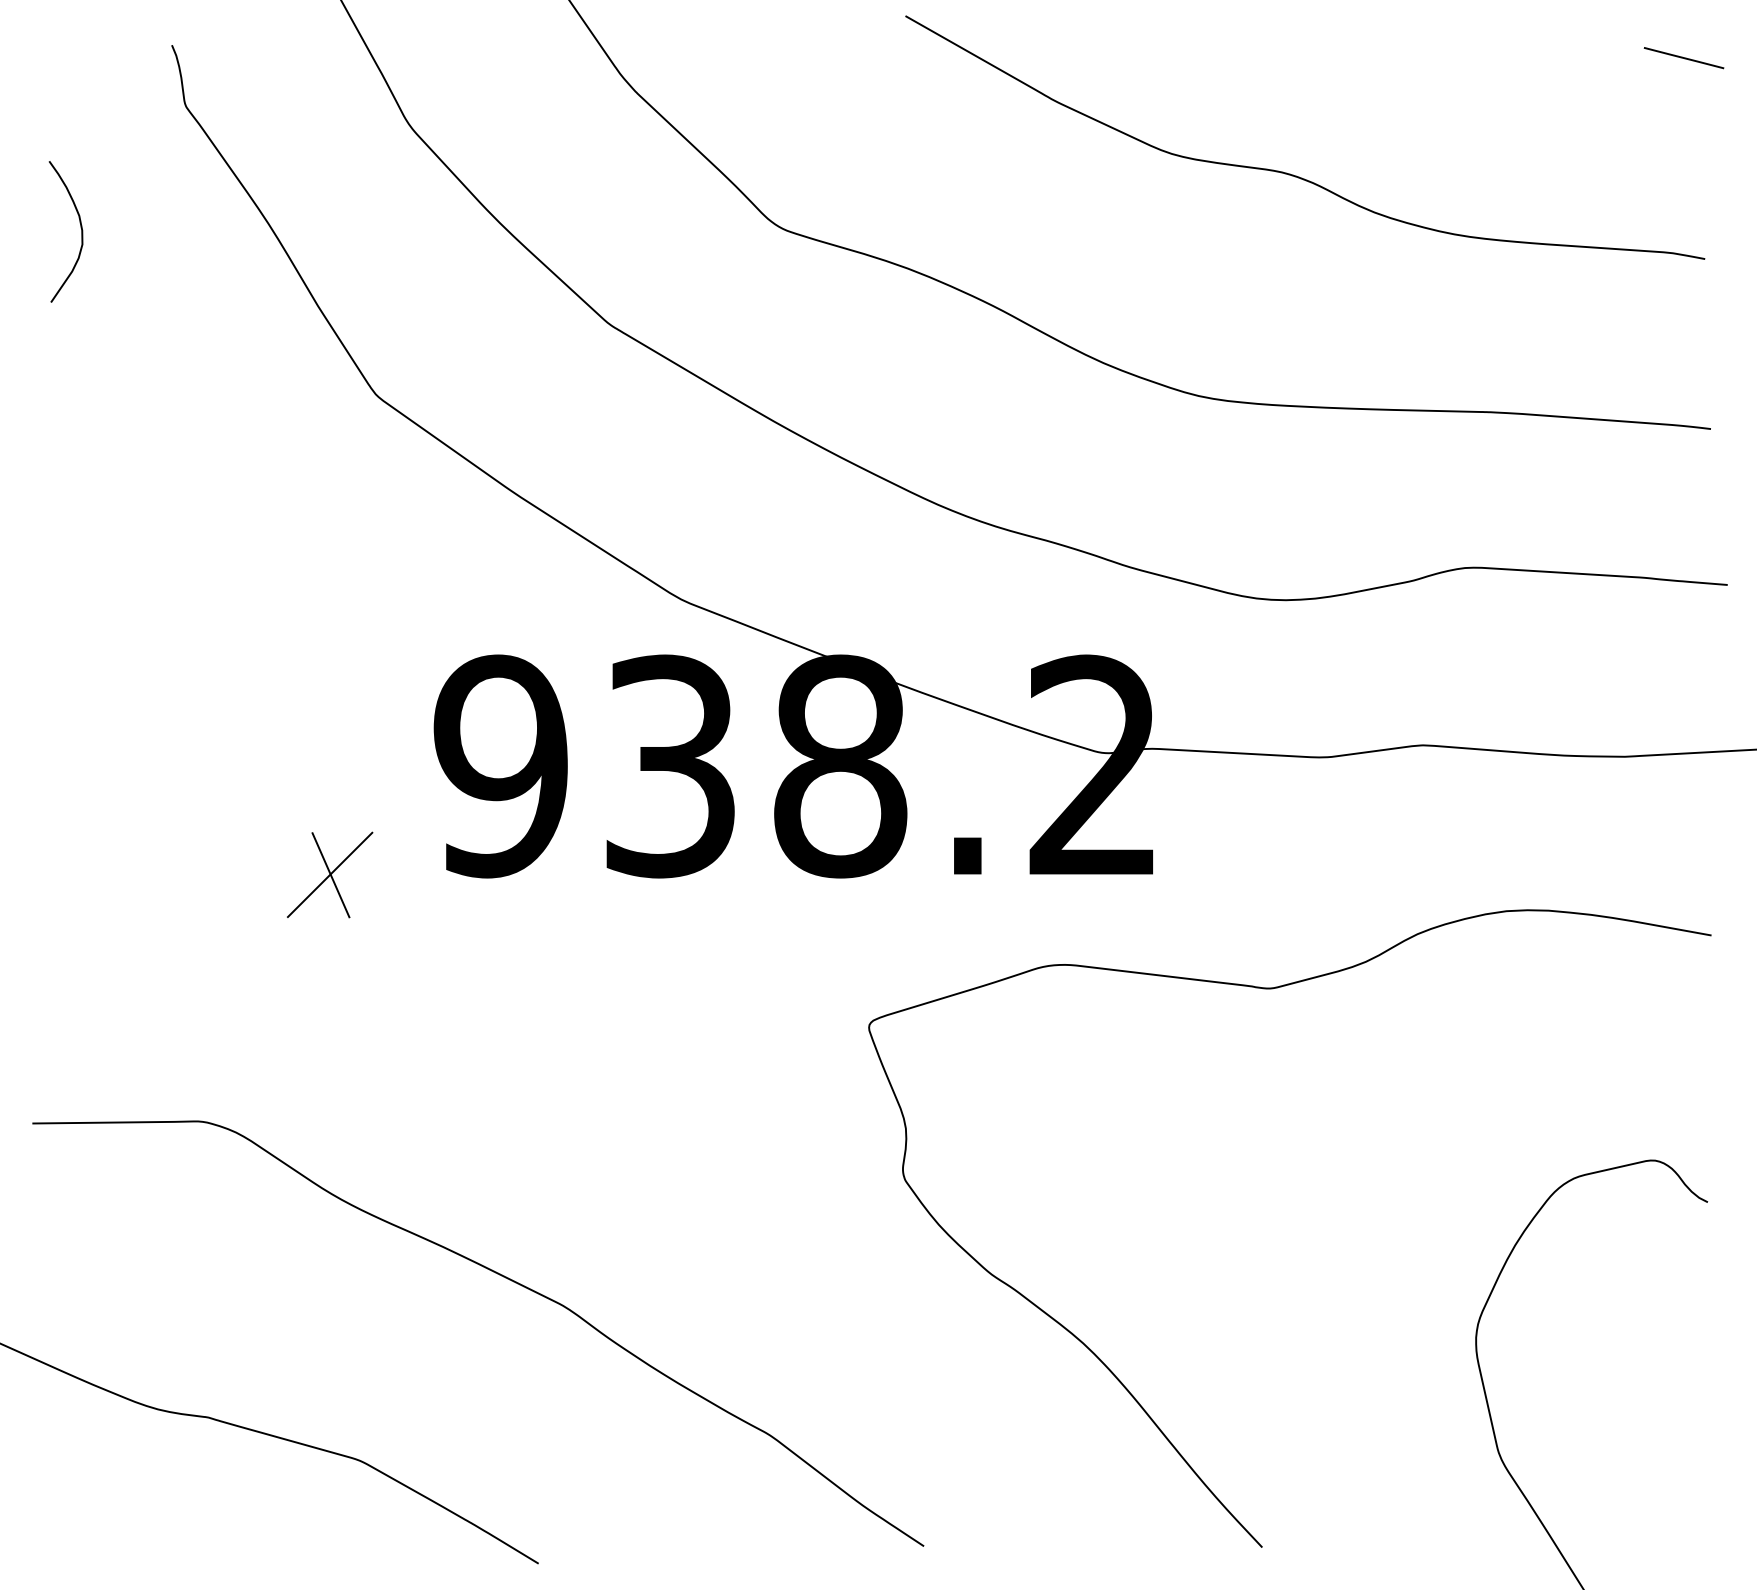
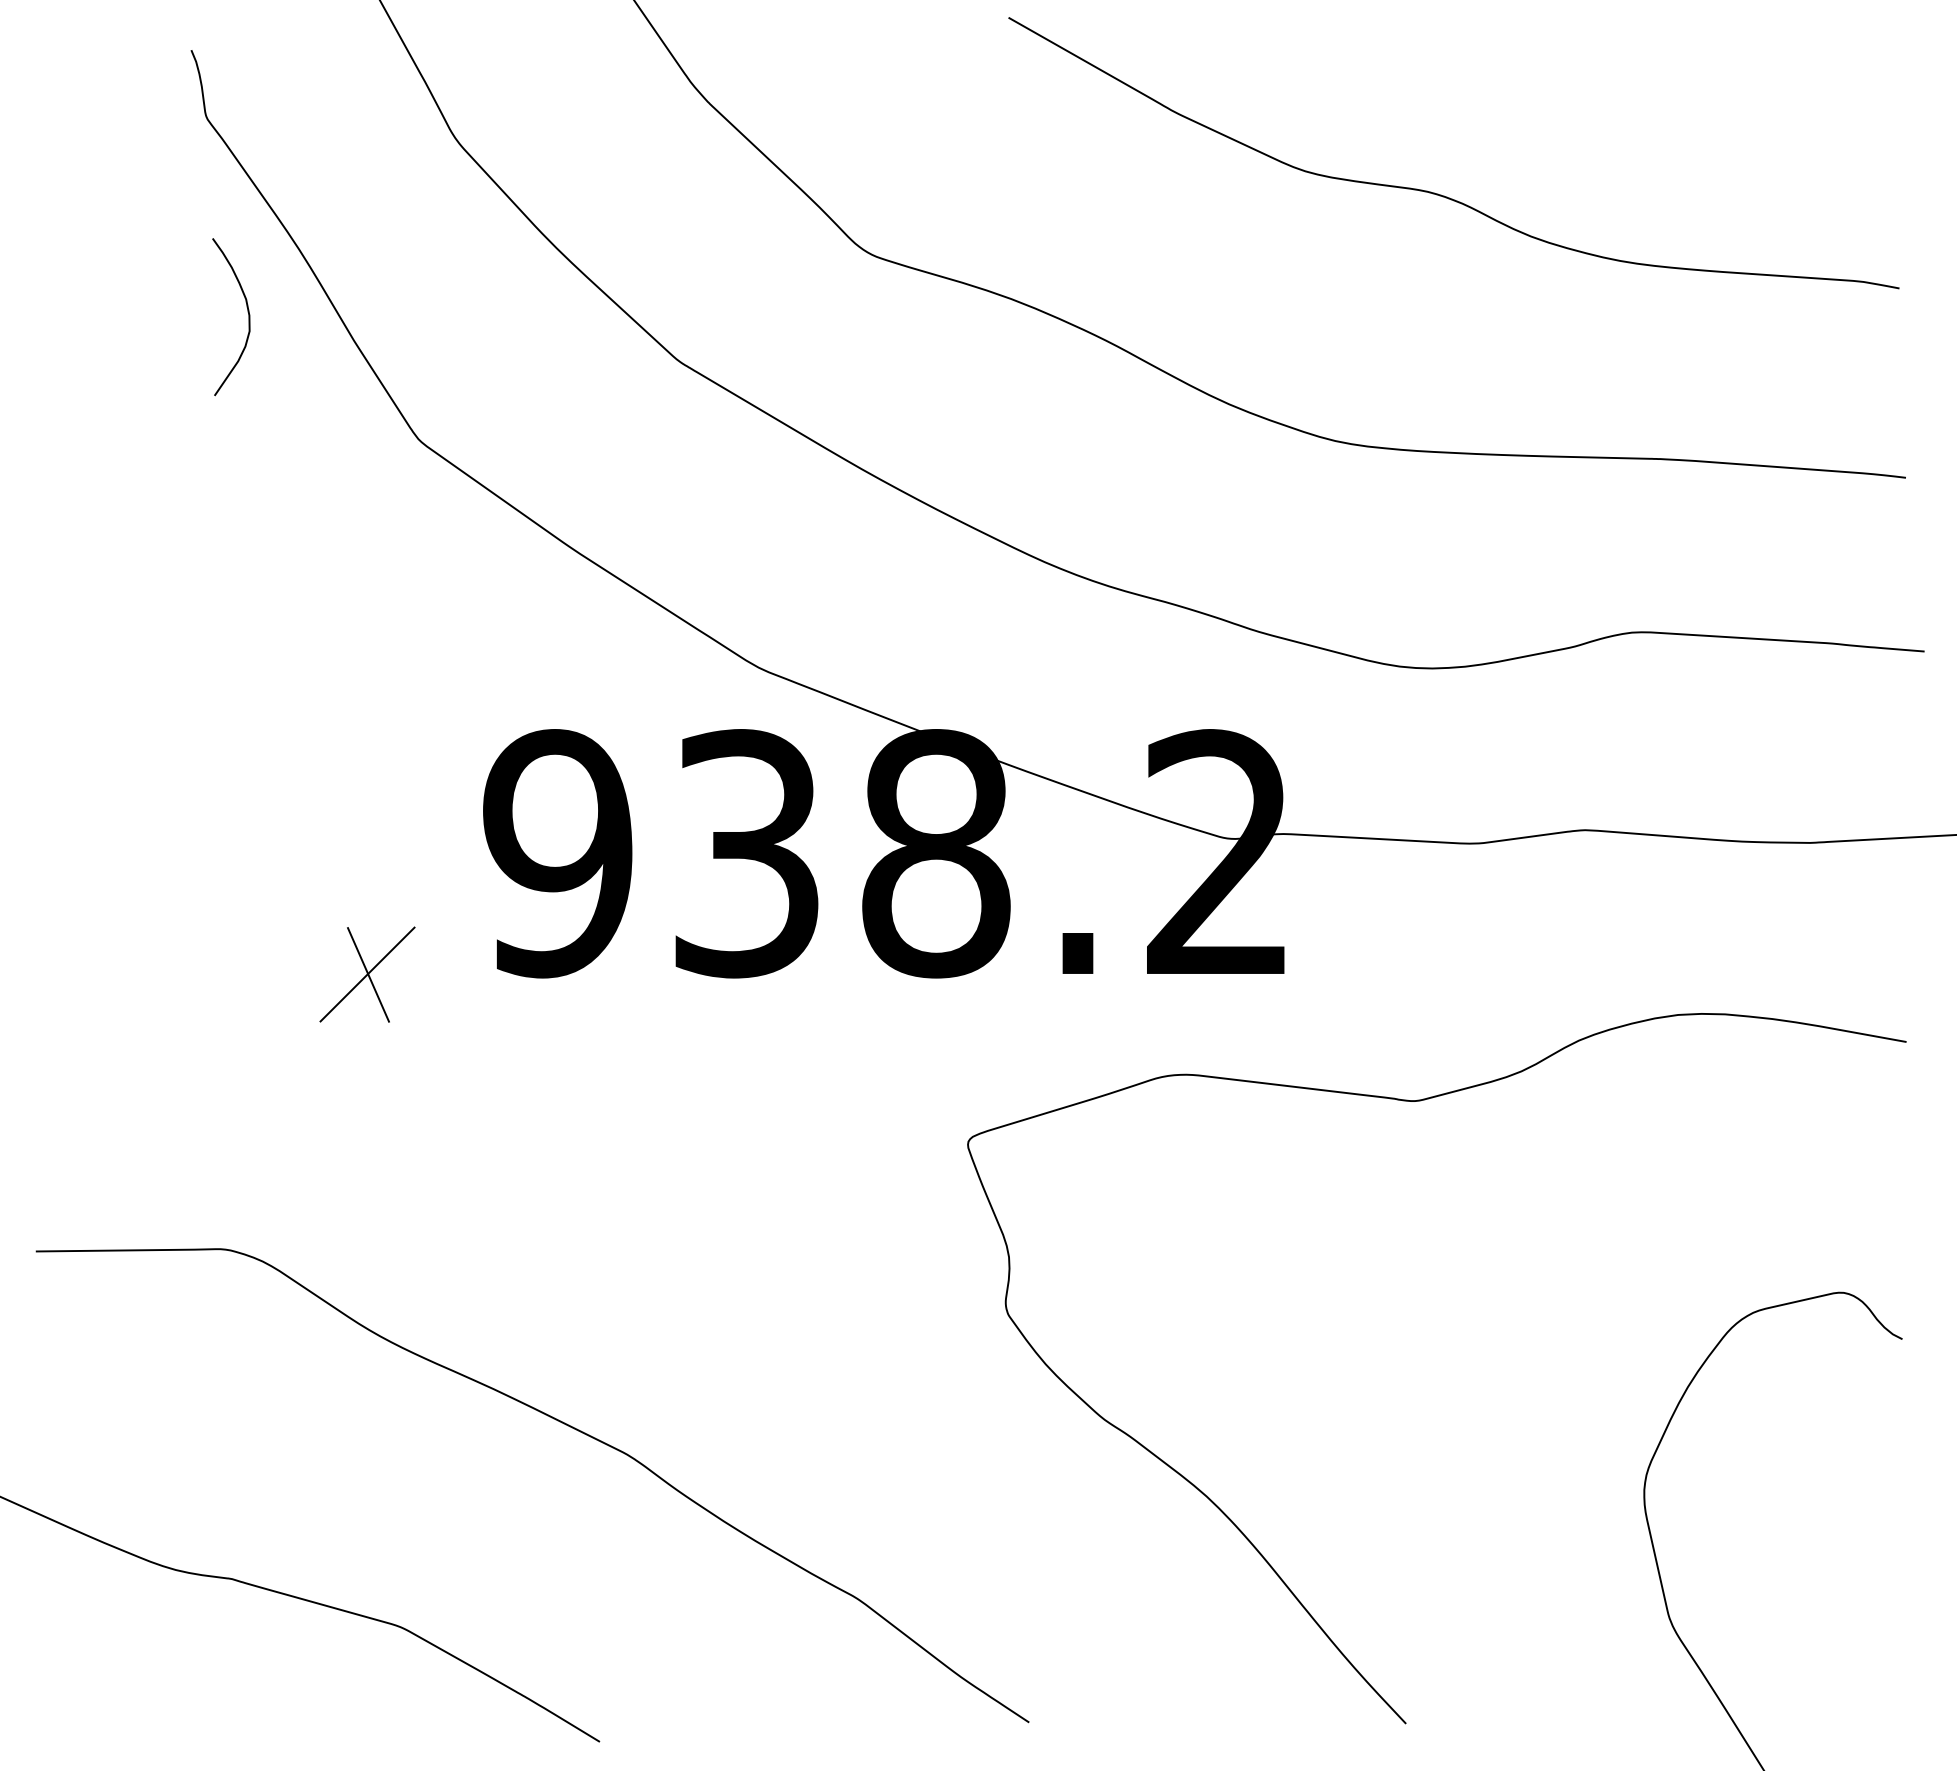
line: (1683, 58) -> (1875, 64), removed
curve: (80, 227) -> (247, 312), moved

